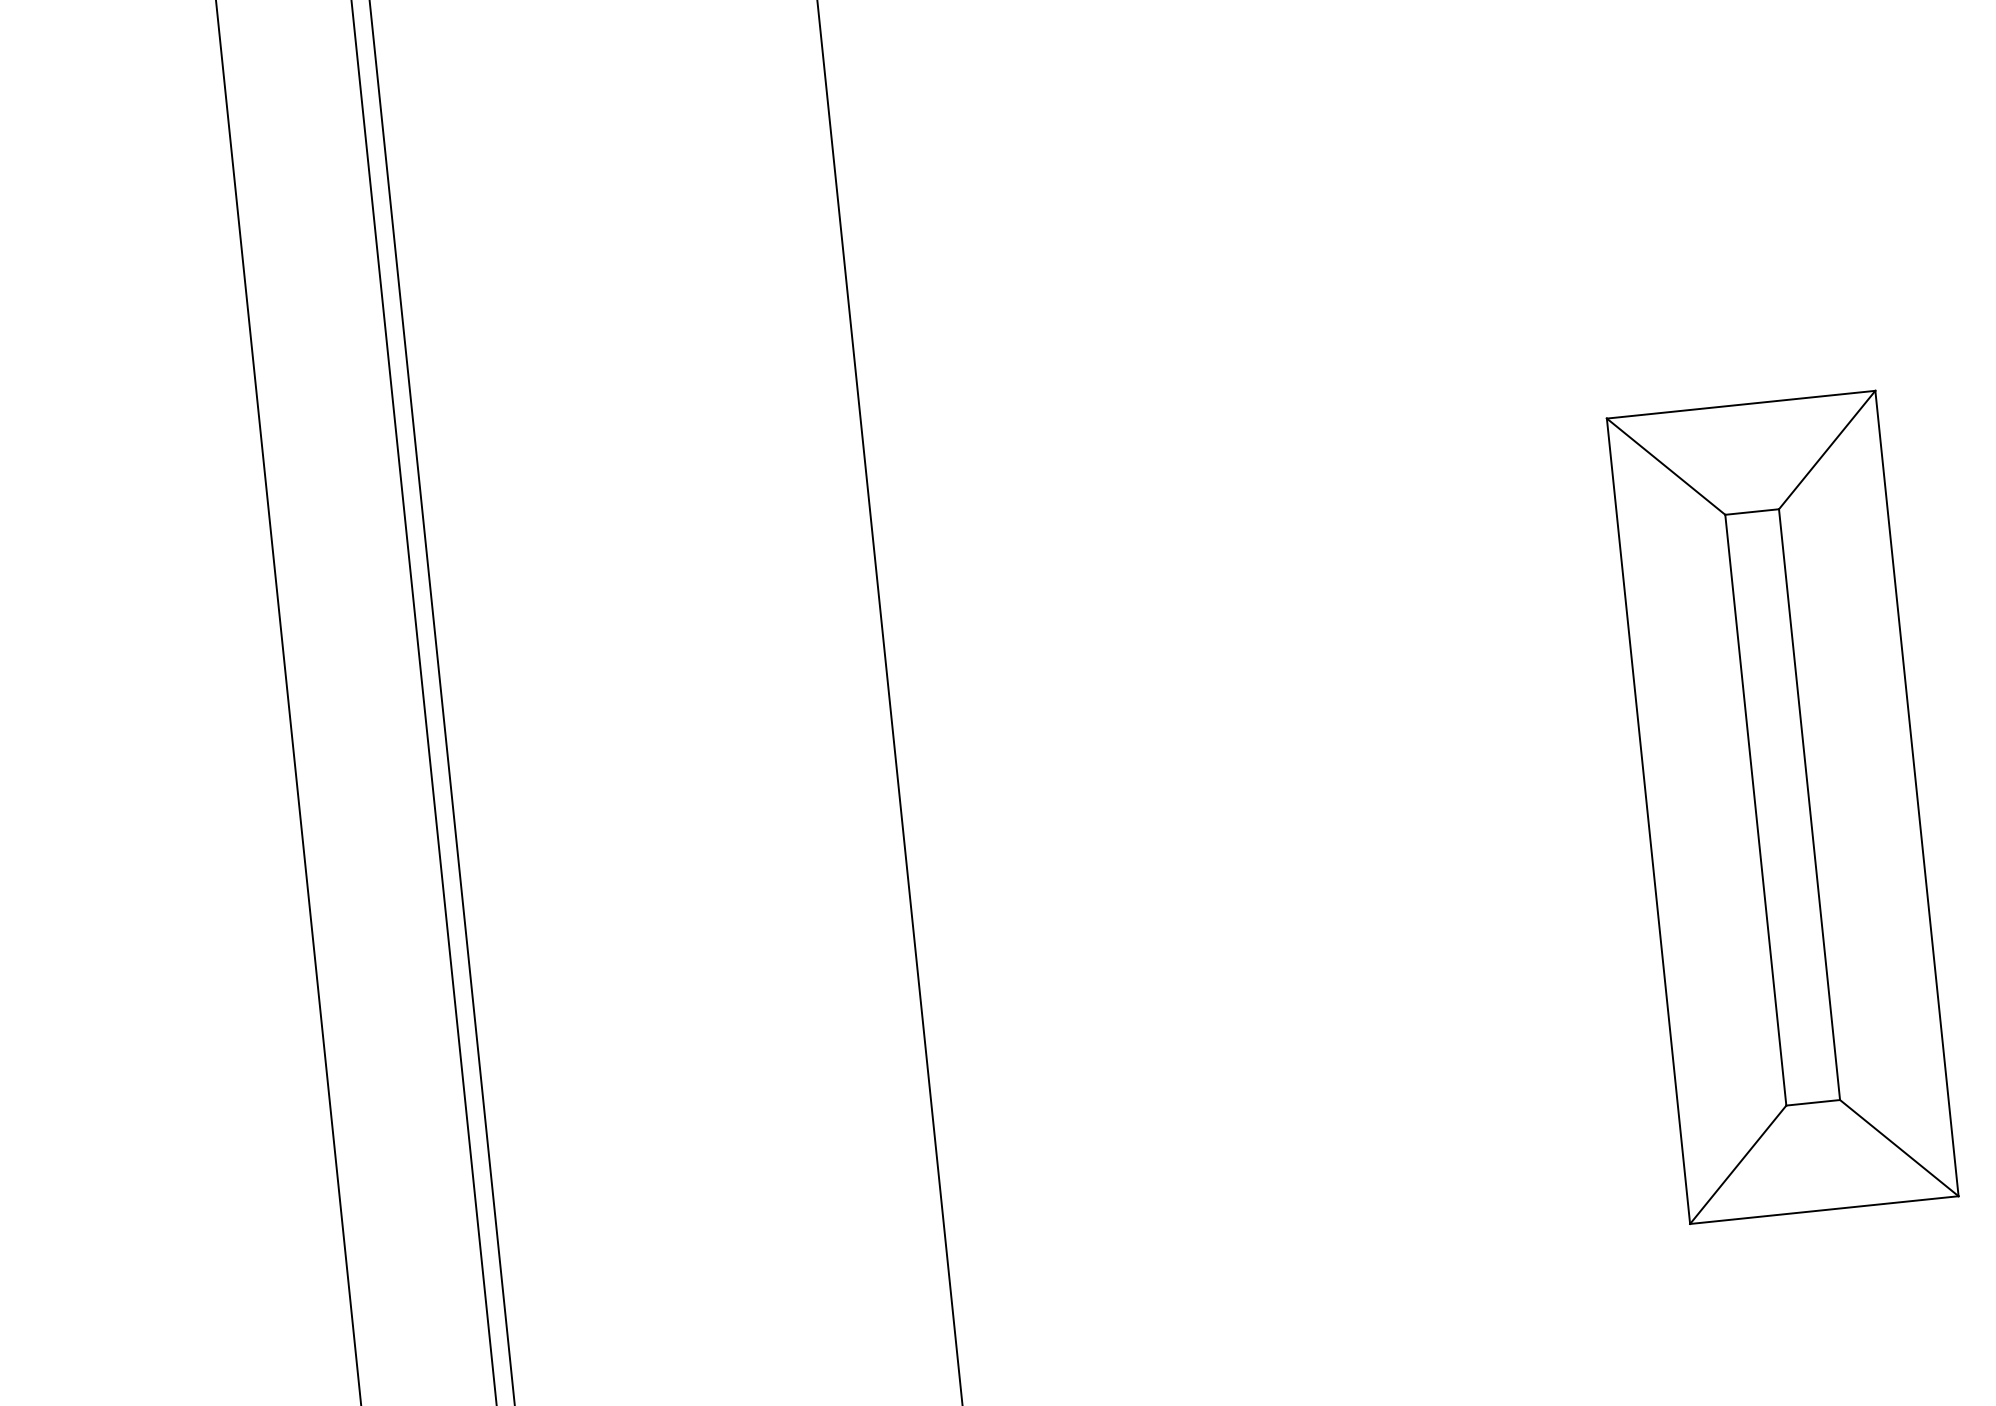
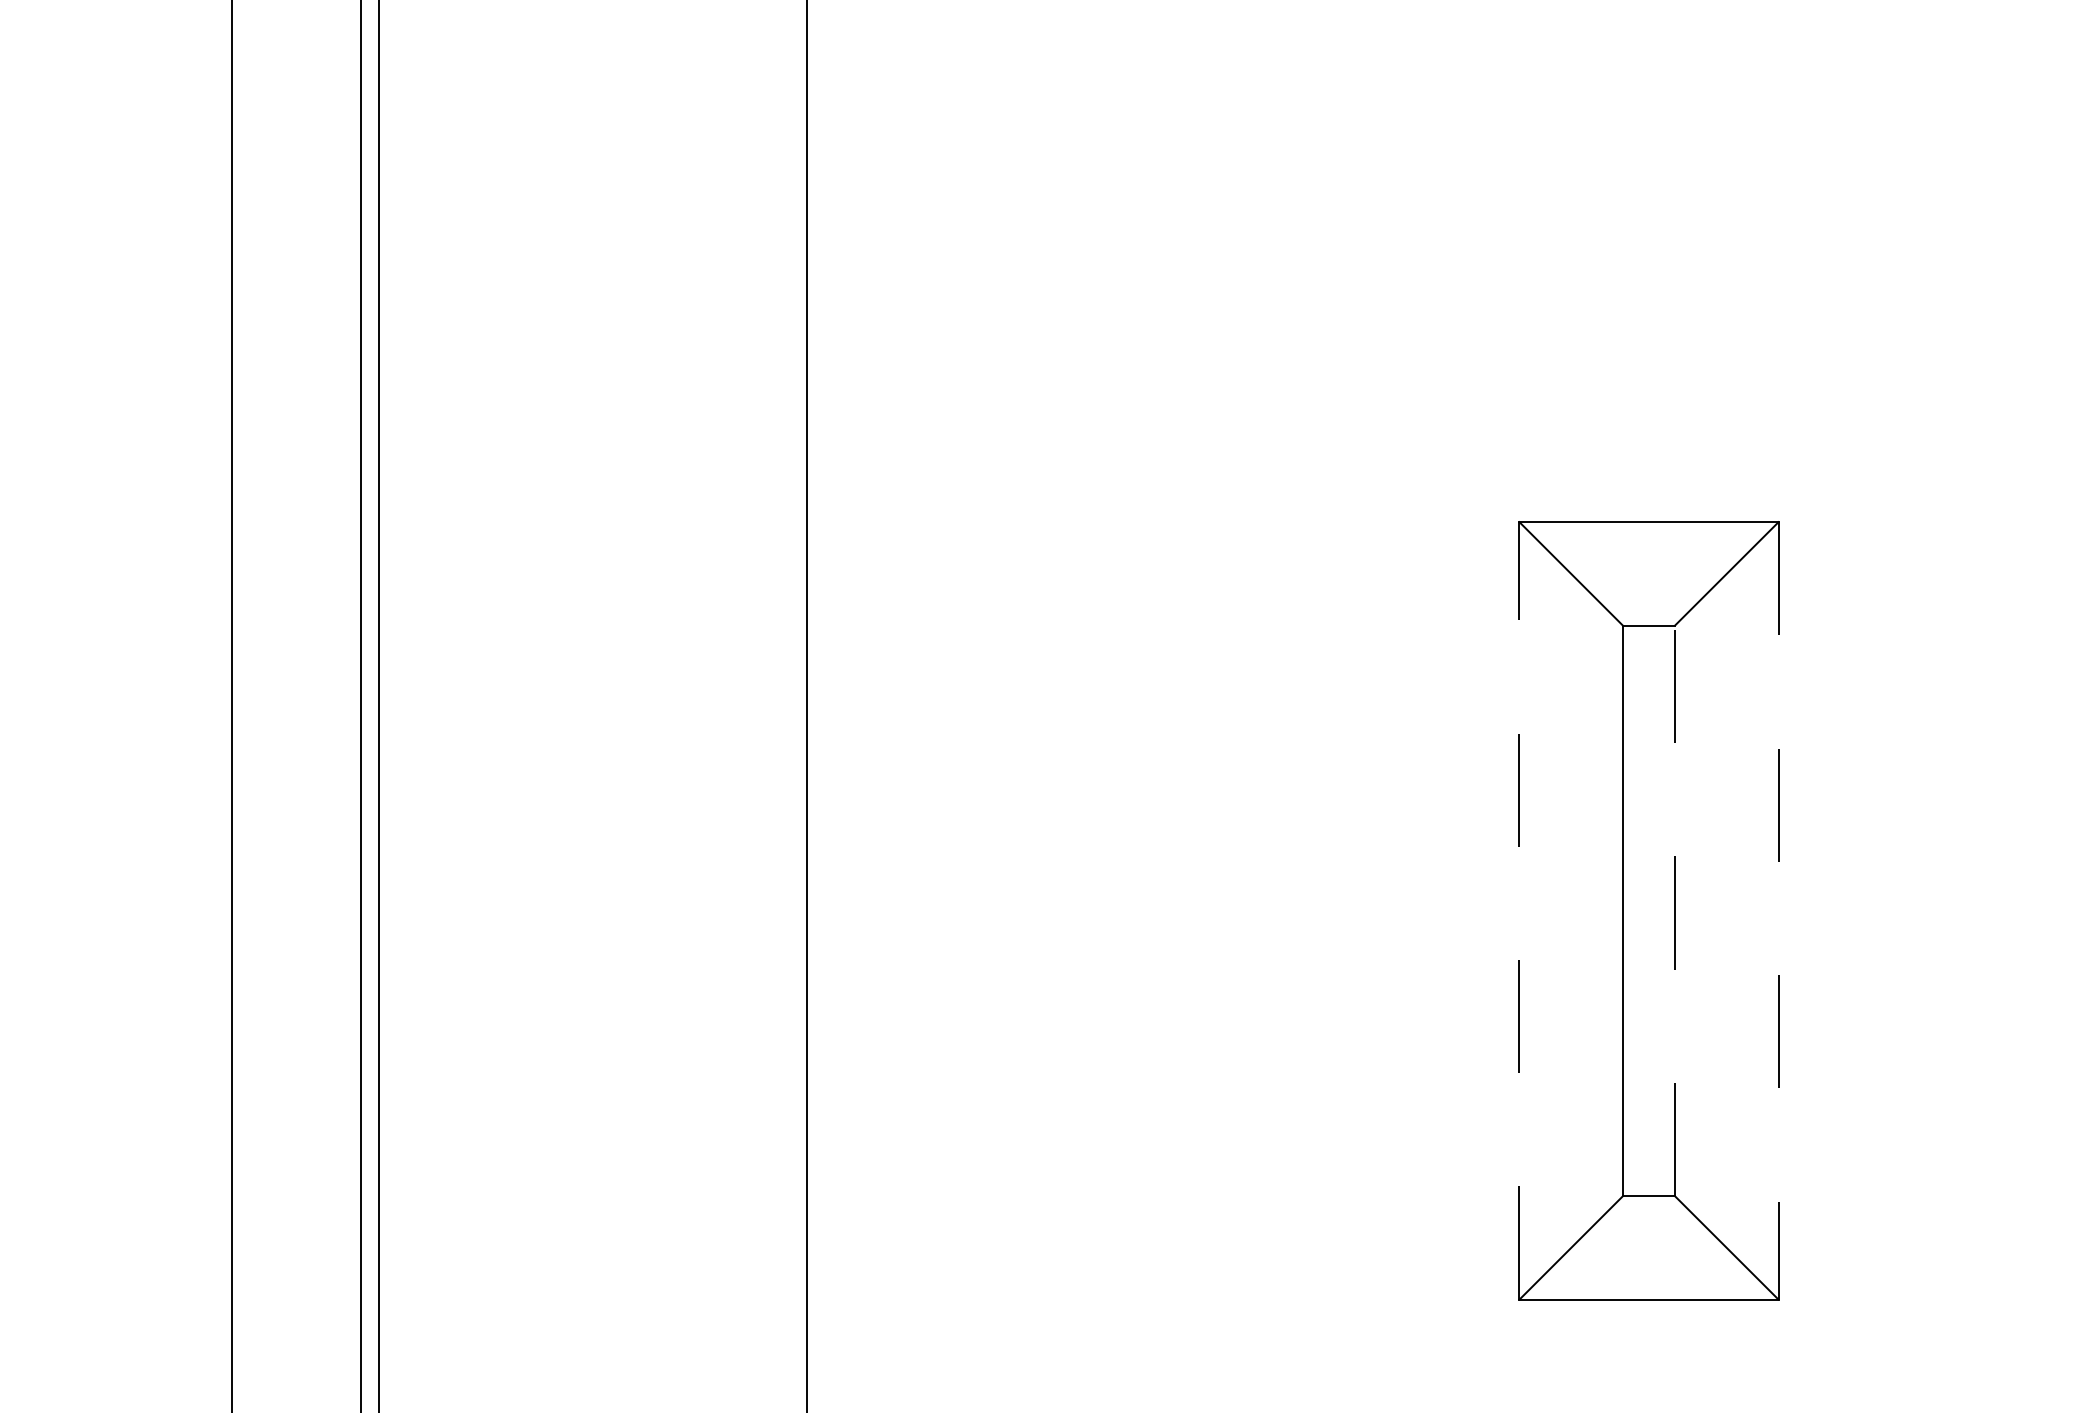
line: (1916, 793) -> (1778, 910), solid -> dashed
line: (1809, 804) -> (1674, 910), solid -> dashed
line: (1648, 820) -> (1519, 910), solid -> dashed

